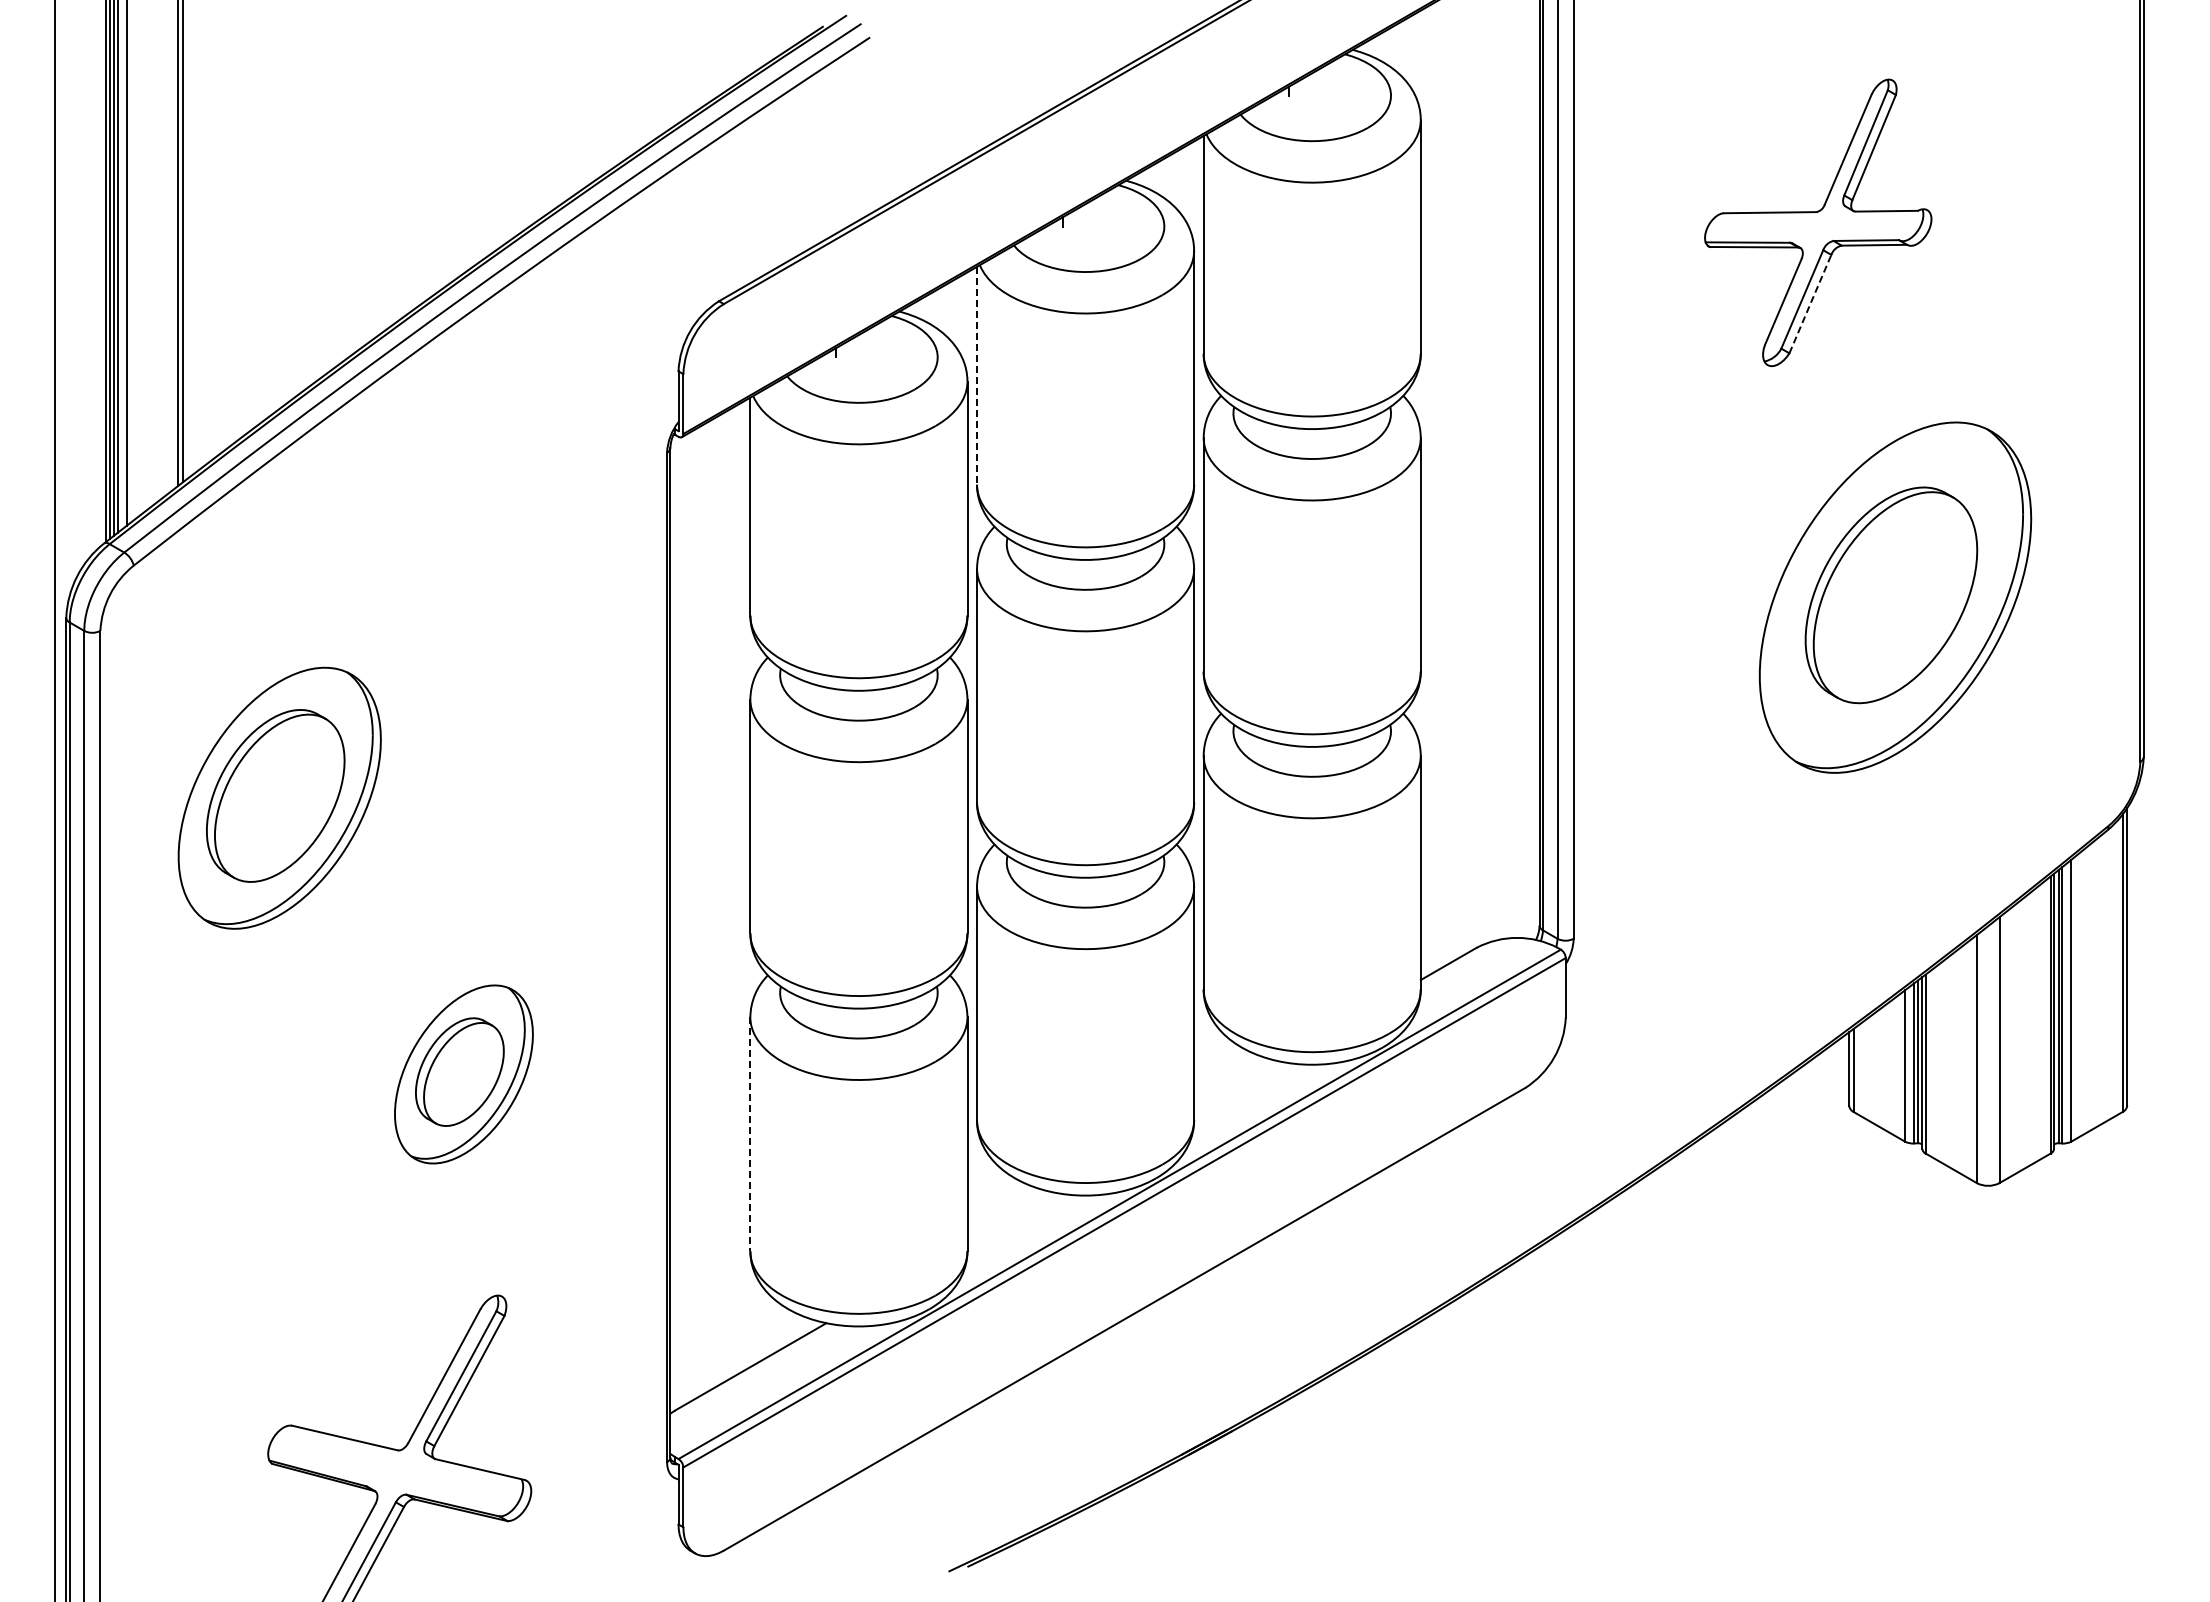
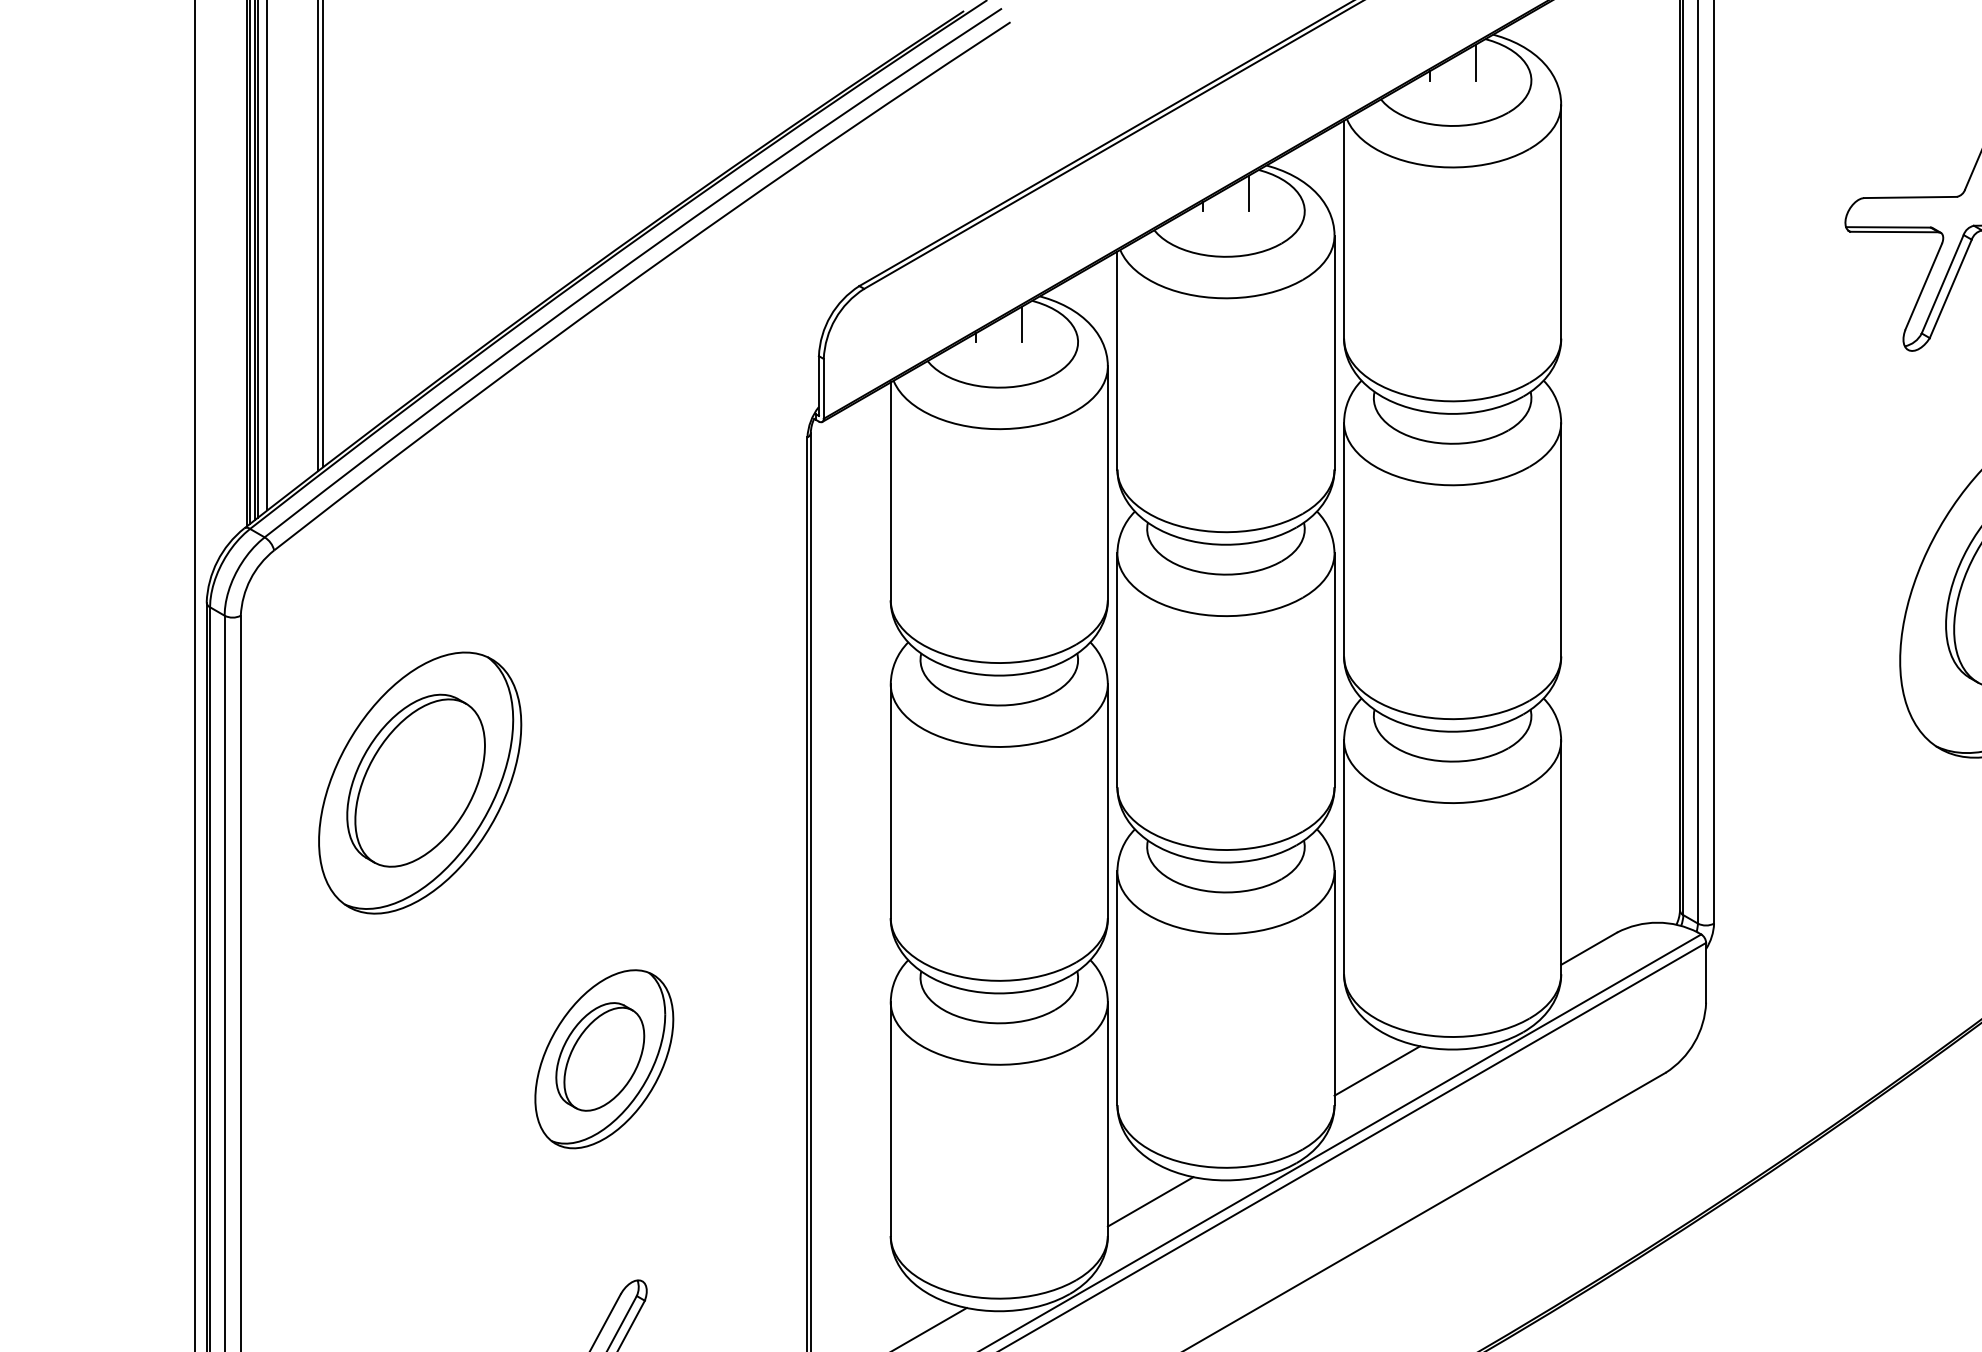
line: (1335, 77) -> (1475, 62), added
line: (1108, 208) -> (1248, 193), added
line: (1810, 303) -> (1950, 288), dashed -> solid
line: (881, 339) -> (1021, 324), added
line: (976, 375) -> (1116, 360), dashed -> solid
line: (1236, 1085) -> (1376, 1070), added
line: (750, 1134) -> (890, 1119), dashed -> solid
line: (1010, 1216) -> (1150, 1201), added

